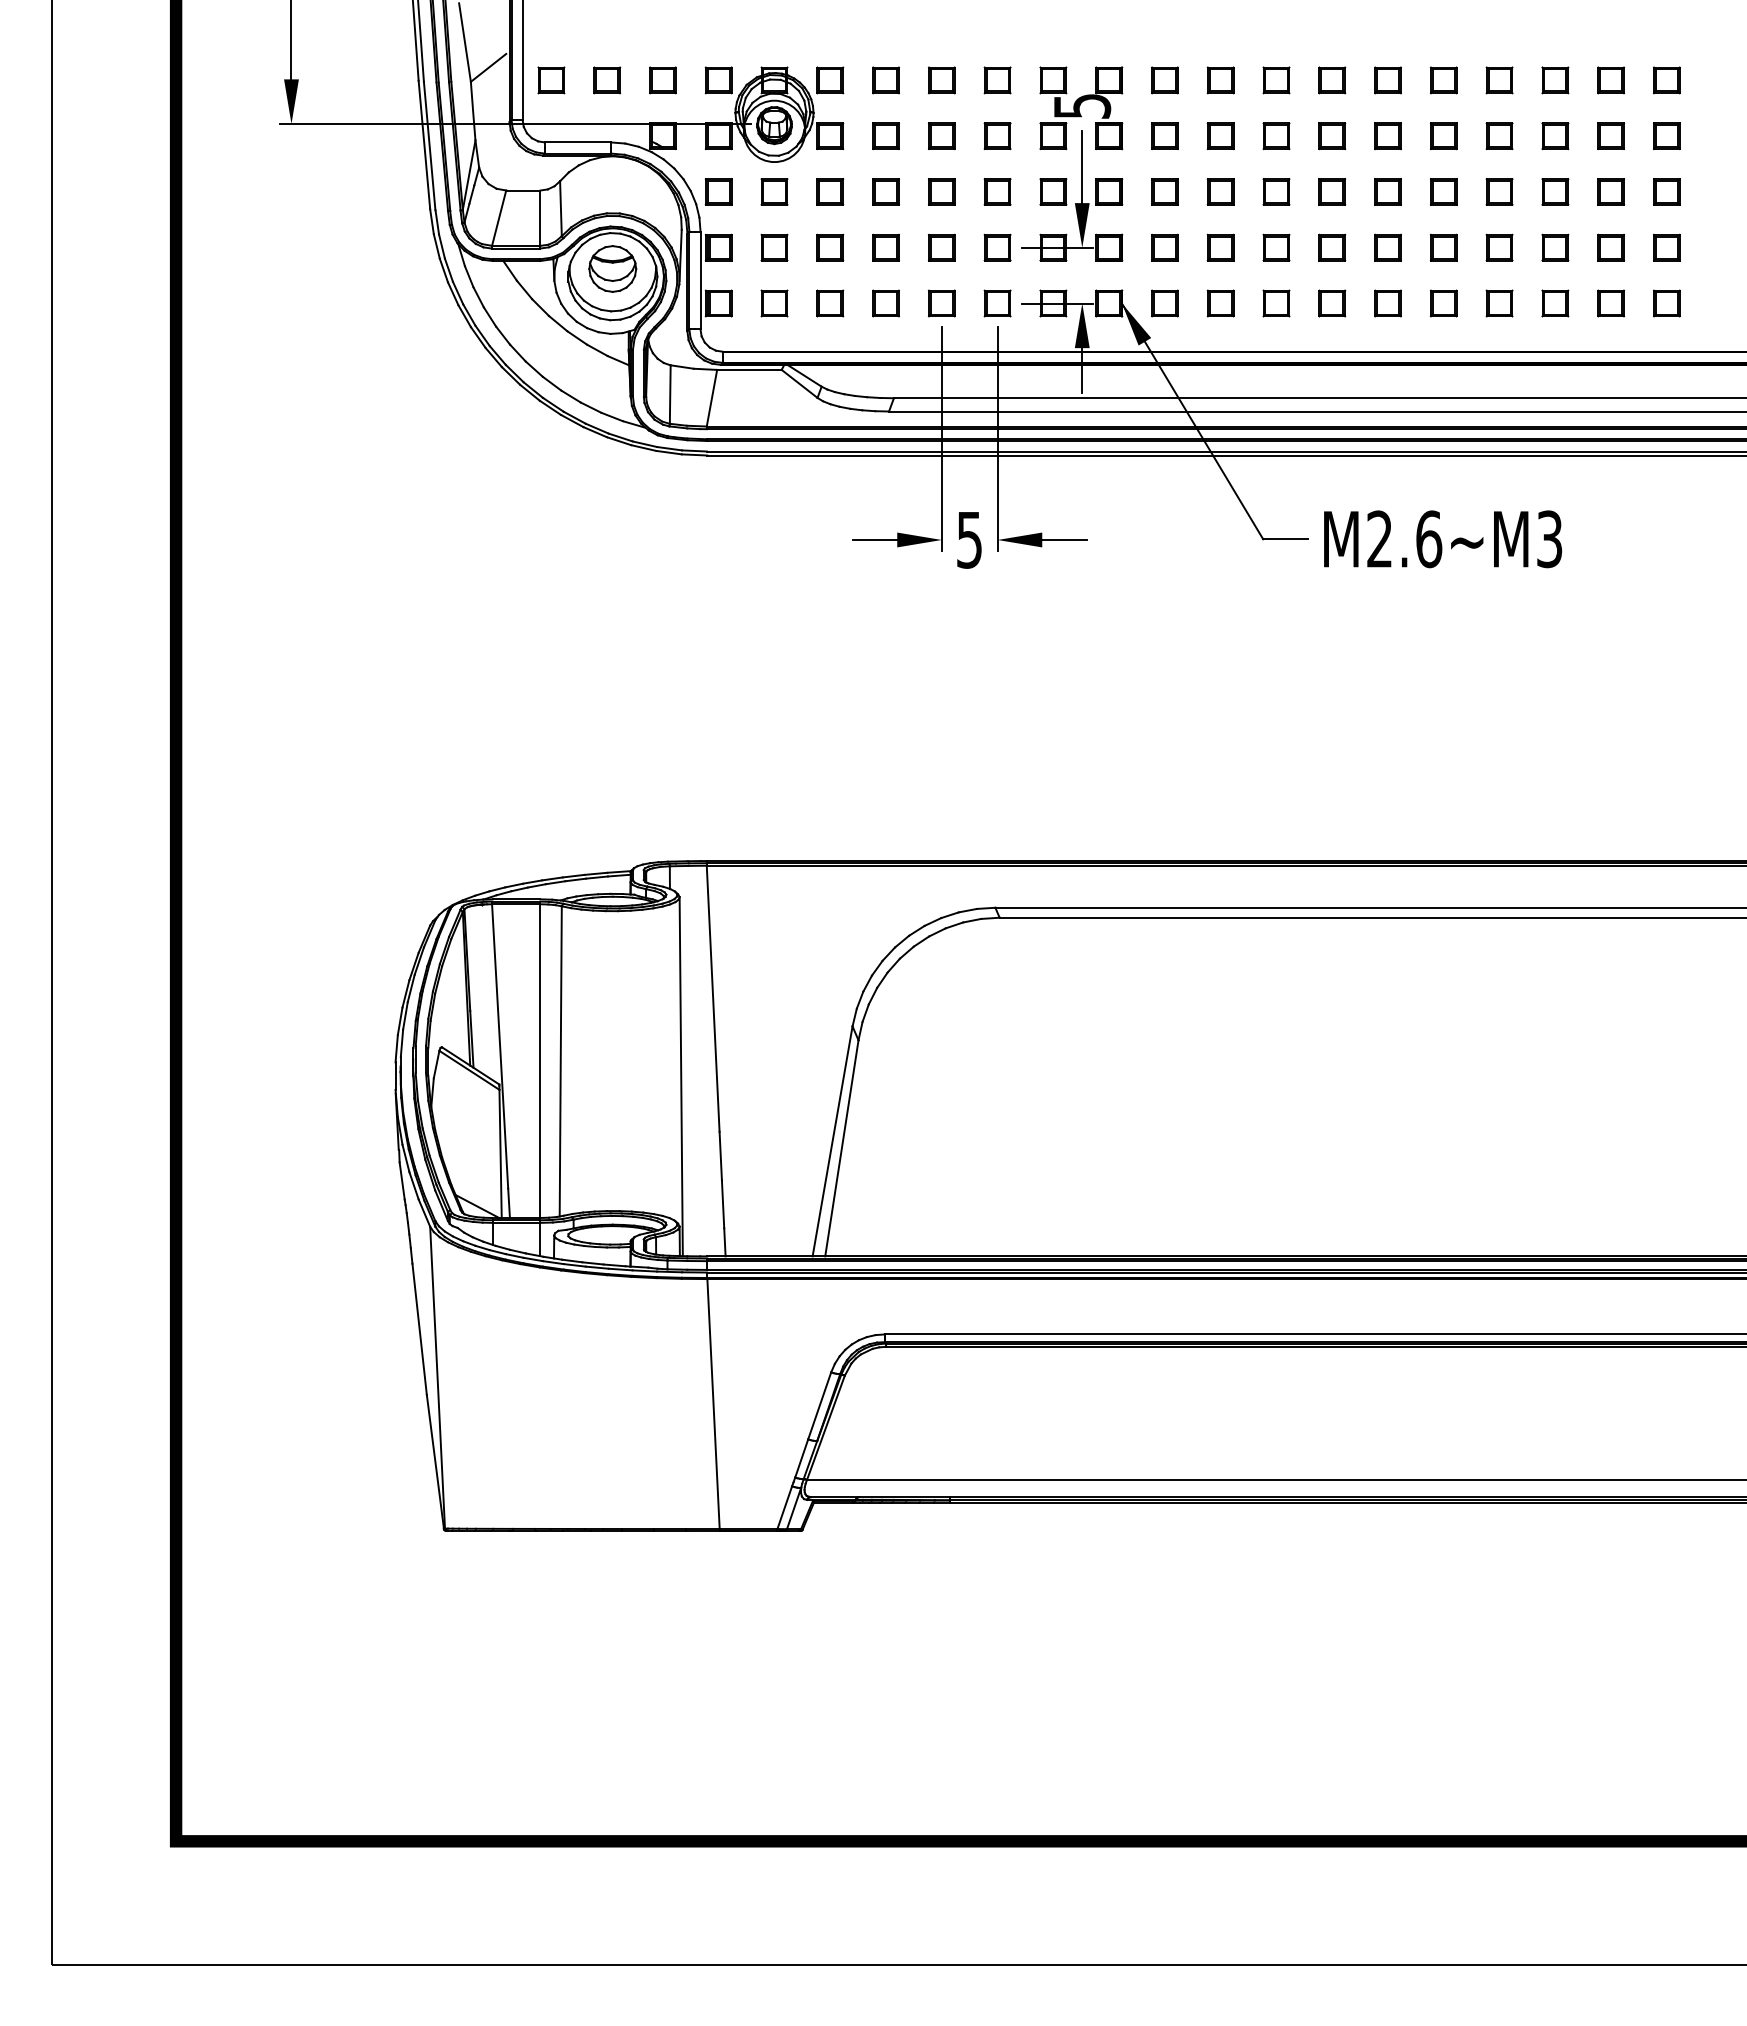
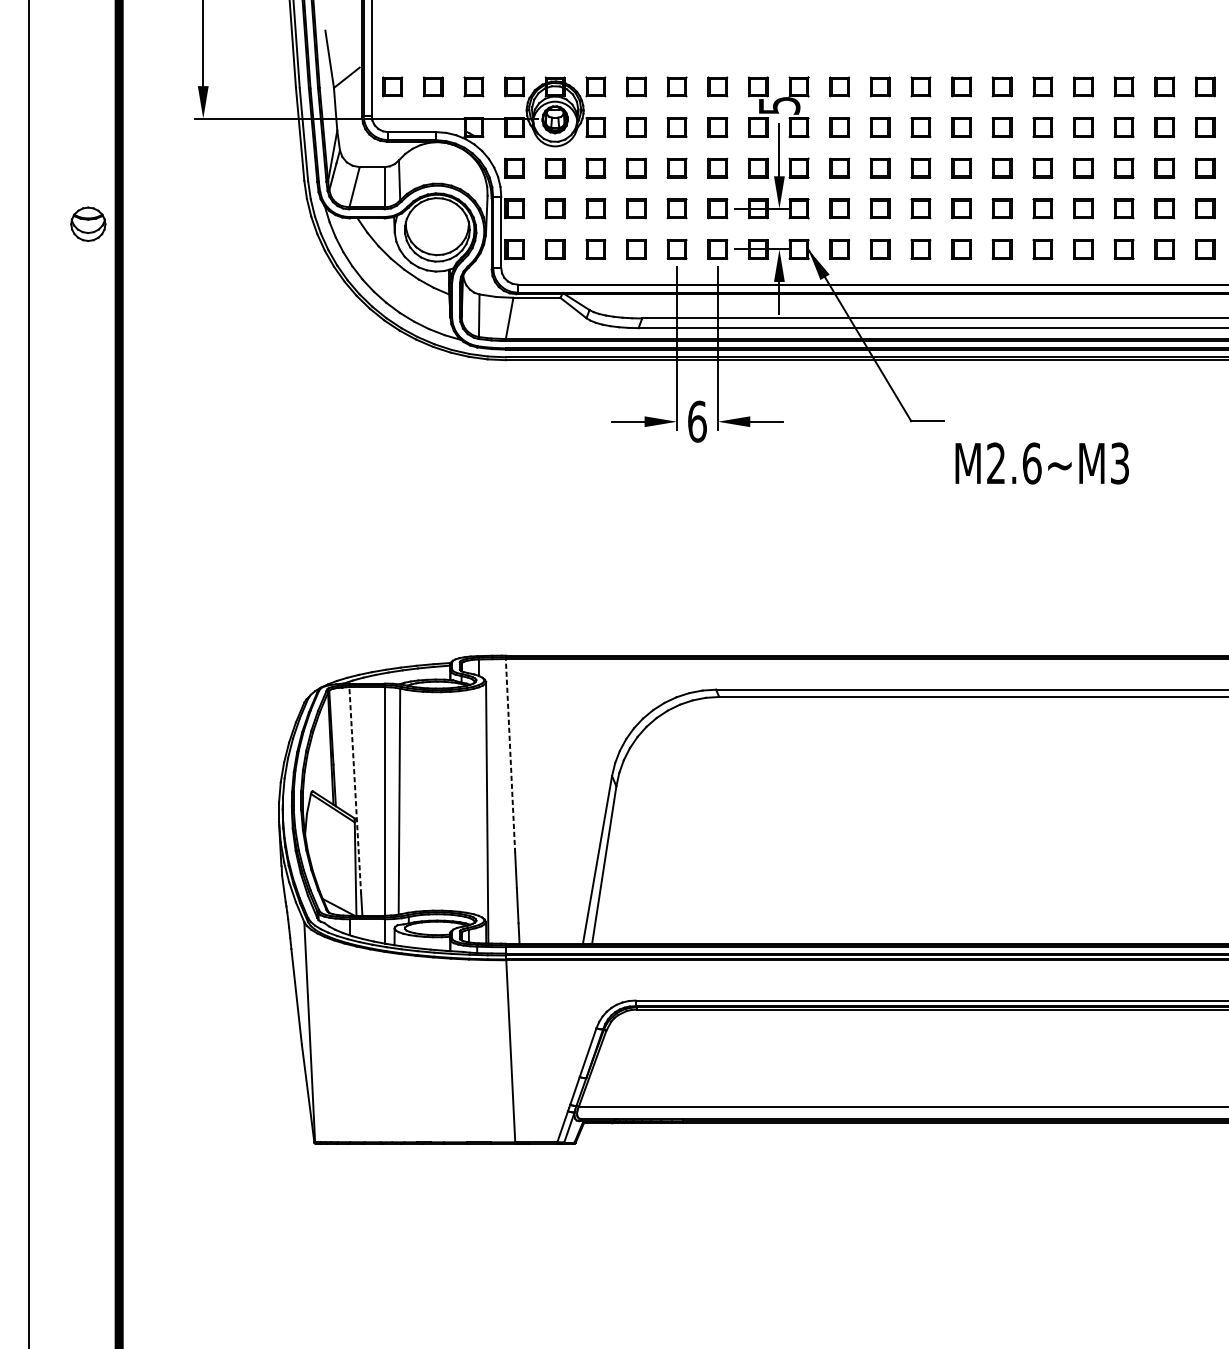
part: (612, 268) -> (88, 223), moved
text: (969, 539) -> (697, 421), 5 -> 6
text: (1443, 539) -> (1042, 463), moved
line: (713, 998) -> (510, 755), solid -> dashed
line: (500, 1045) -> (355, 790), solid -> dashed

